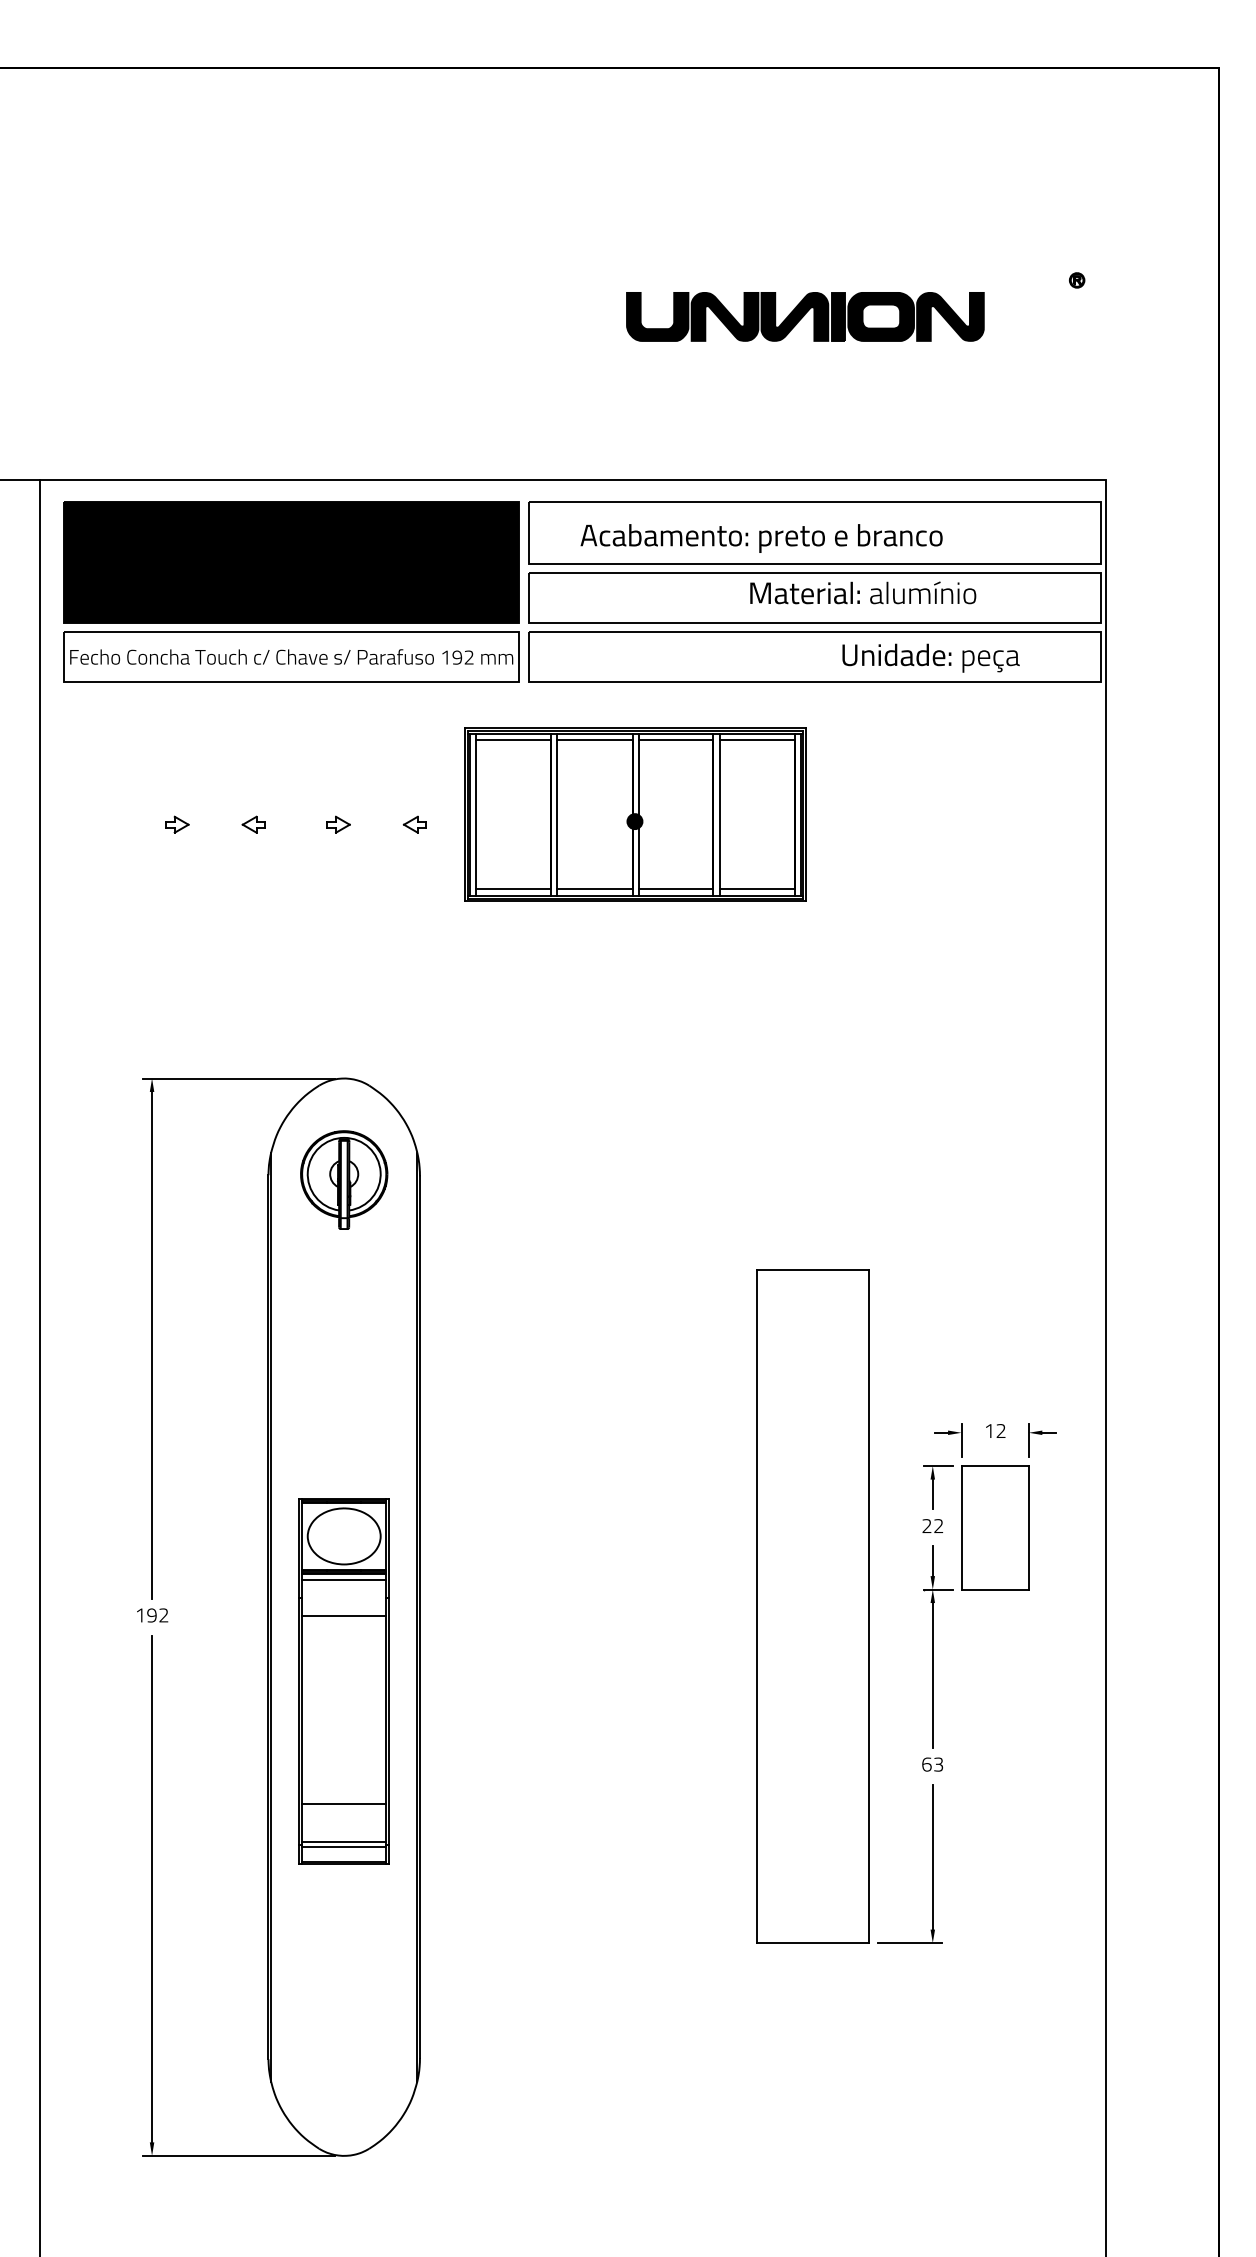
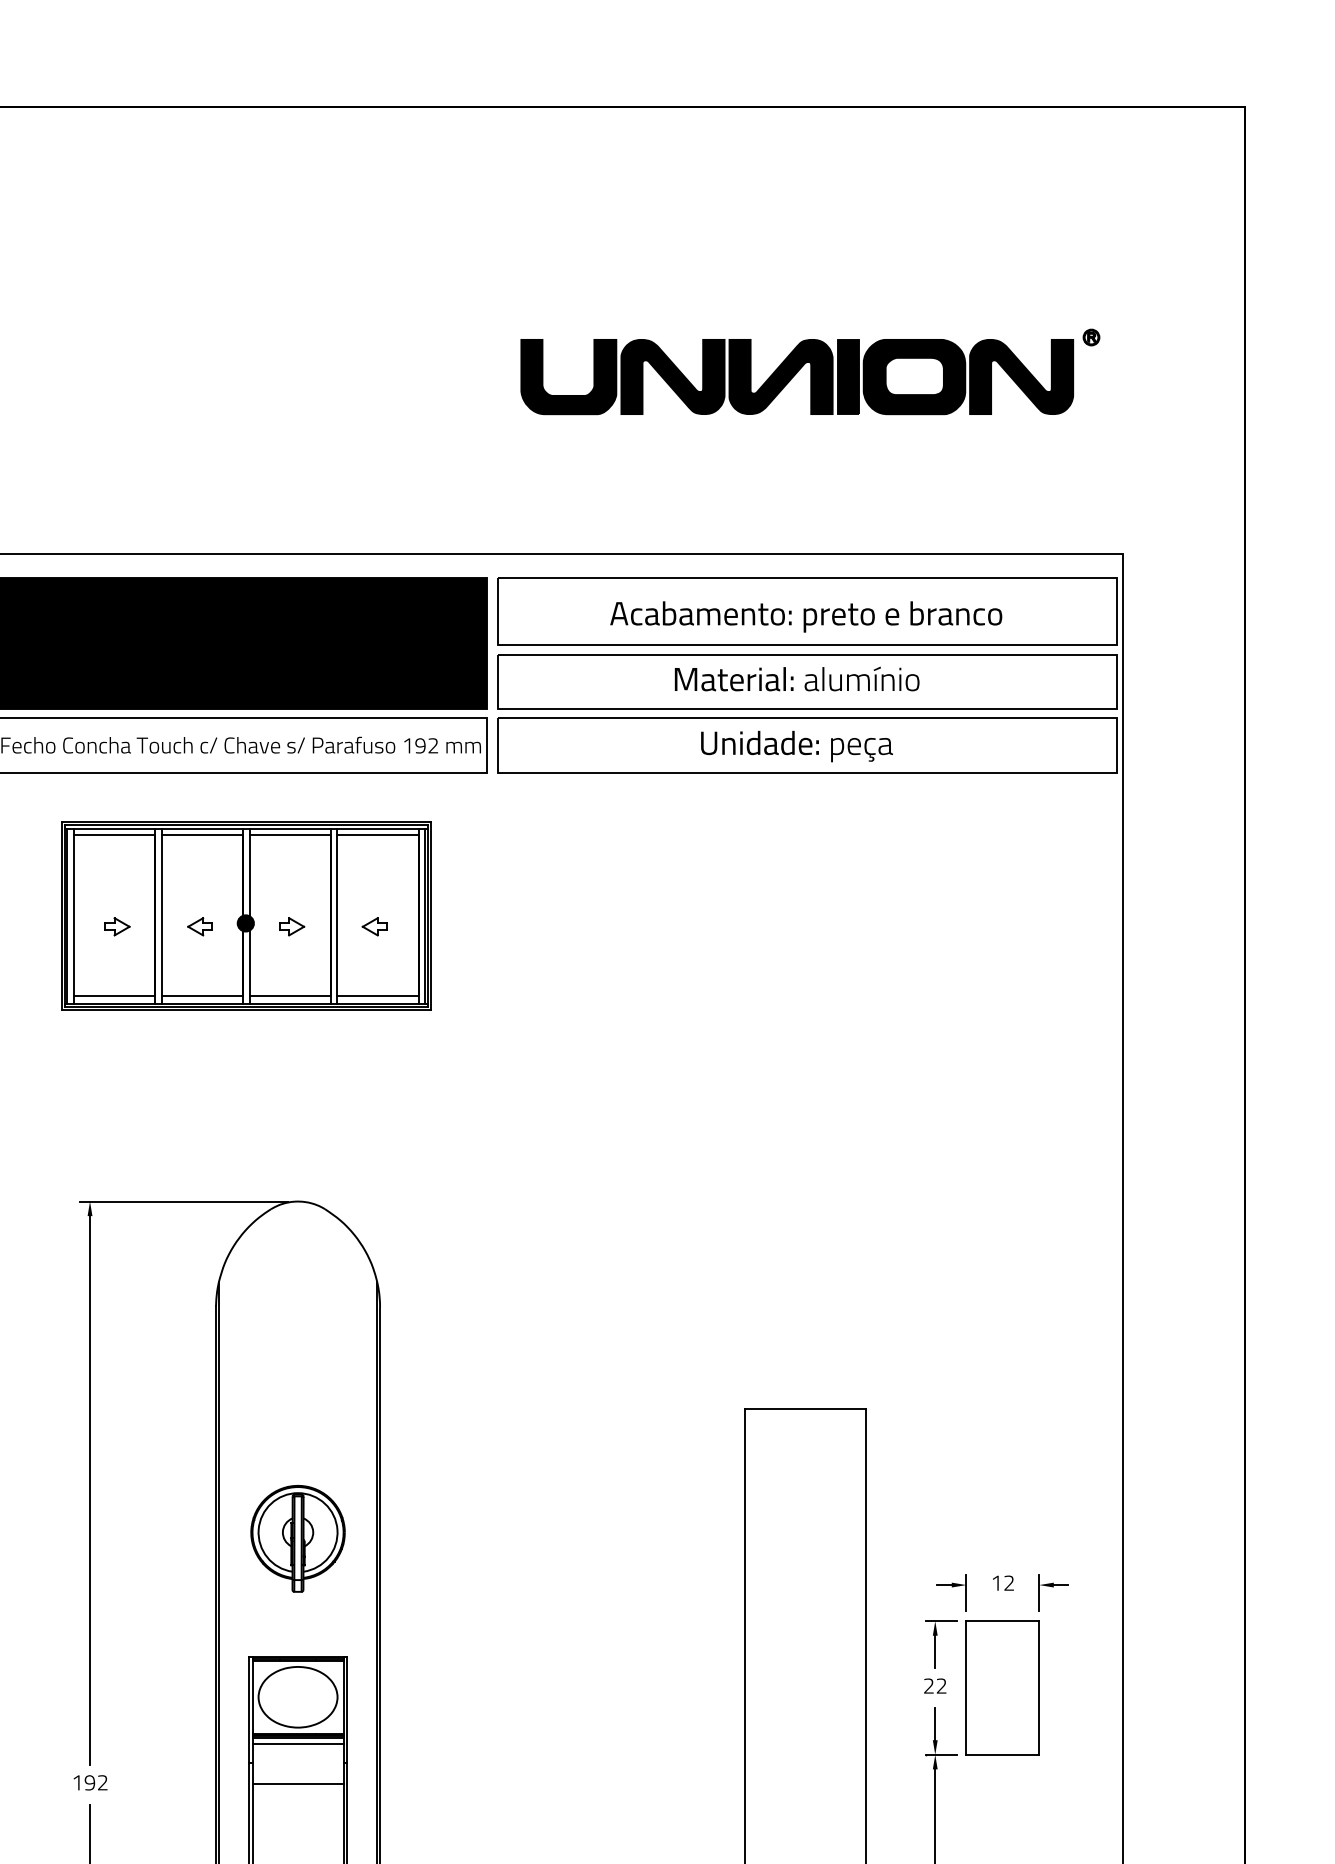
part: (805, 316) -> (797, 376), size x1.43
text: (761, 538) -> (806, 616), moved
text: (863, 592) -> (797, 678), moved
text: (930, 657) -> (796, 745), moved
part: (635, 814) -> (246, 915), moved
part: (344, 1179) -> (298, 1538), moved

